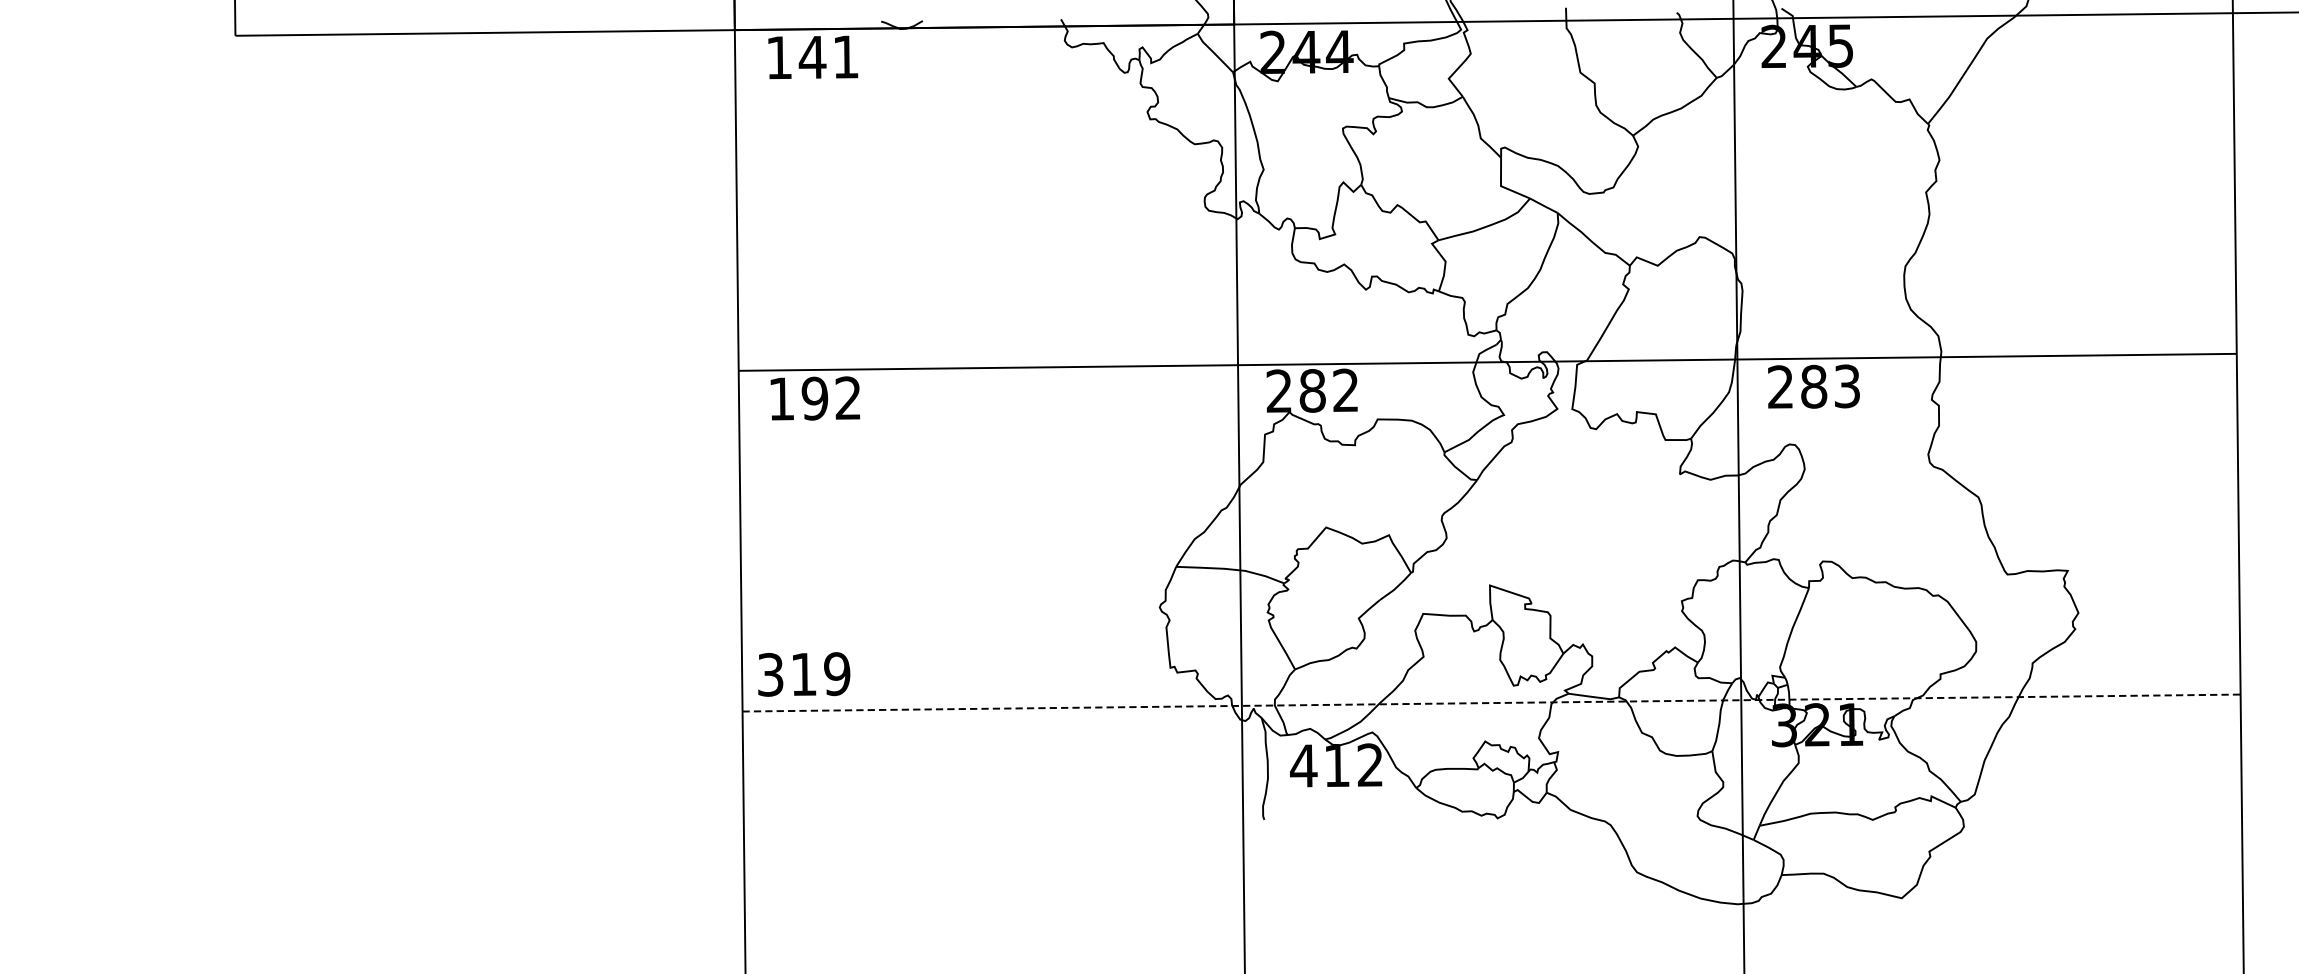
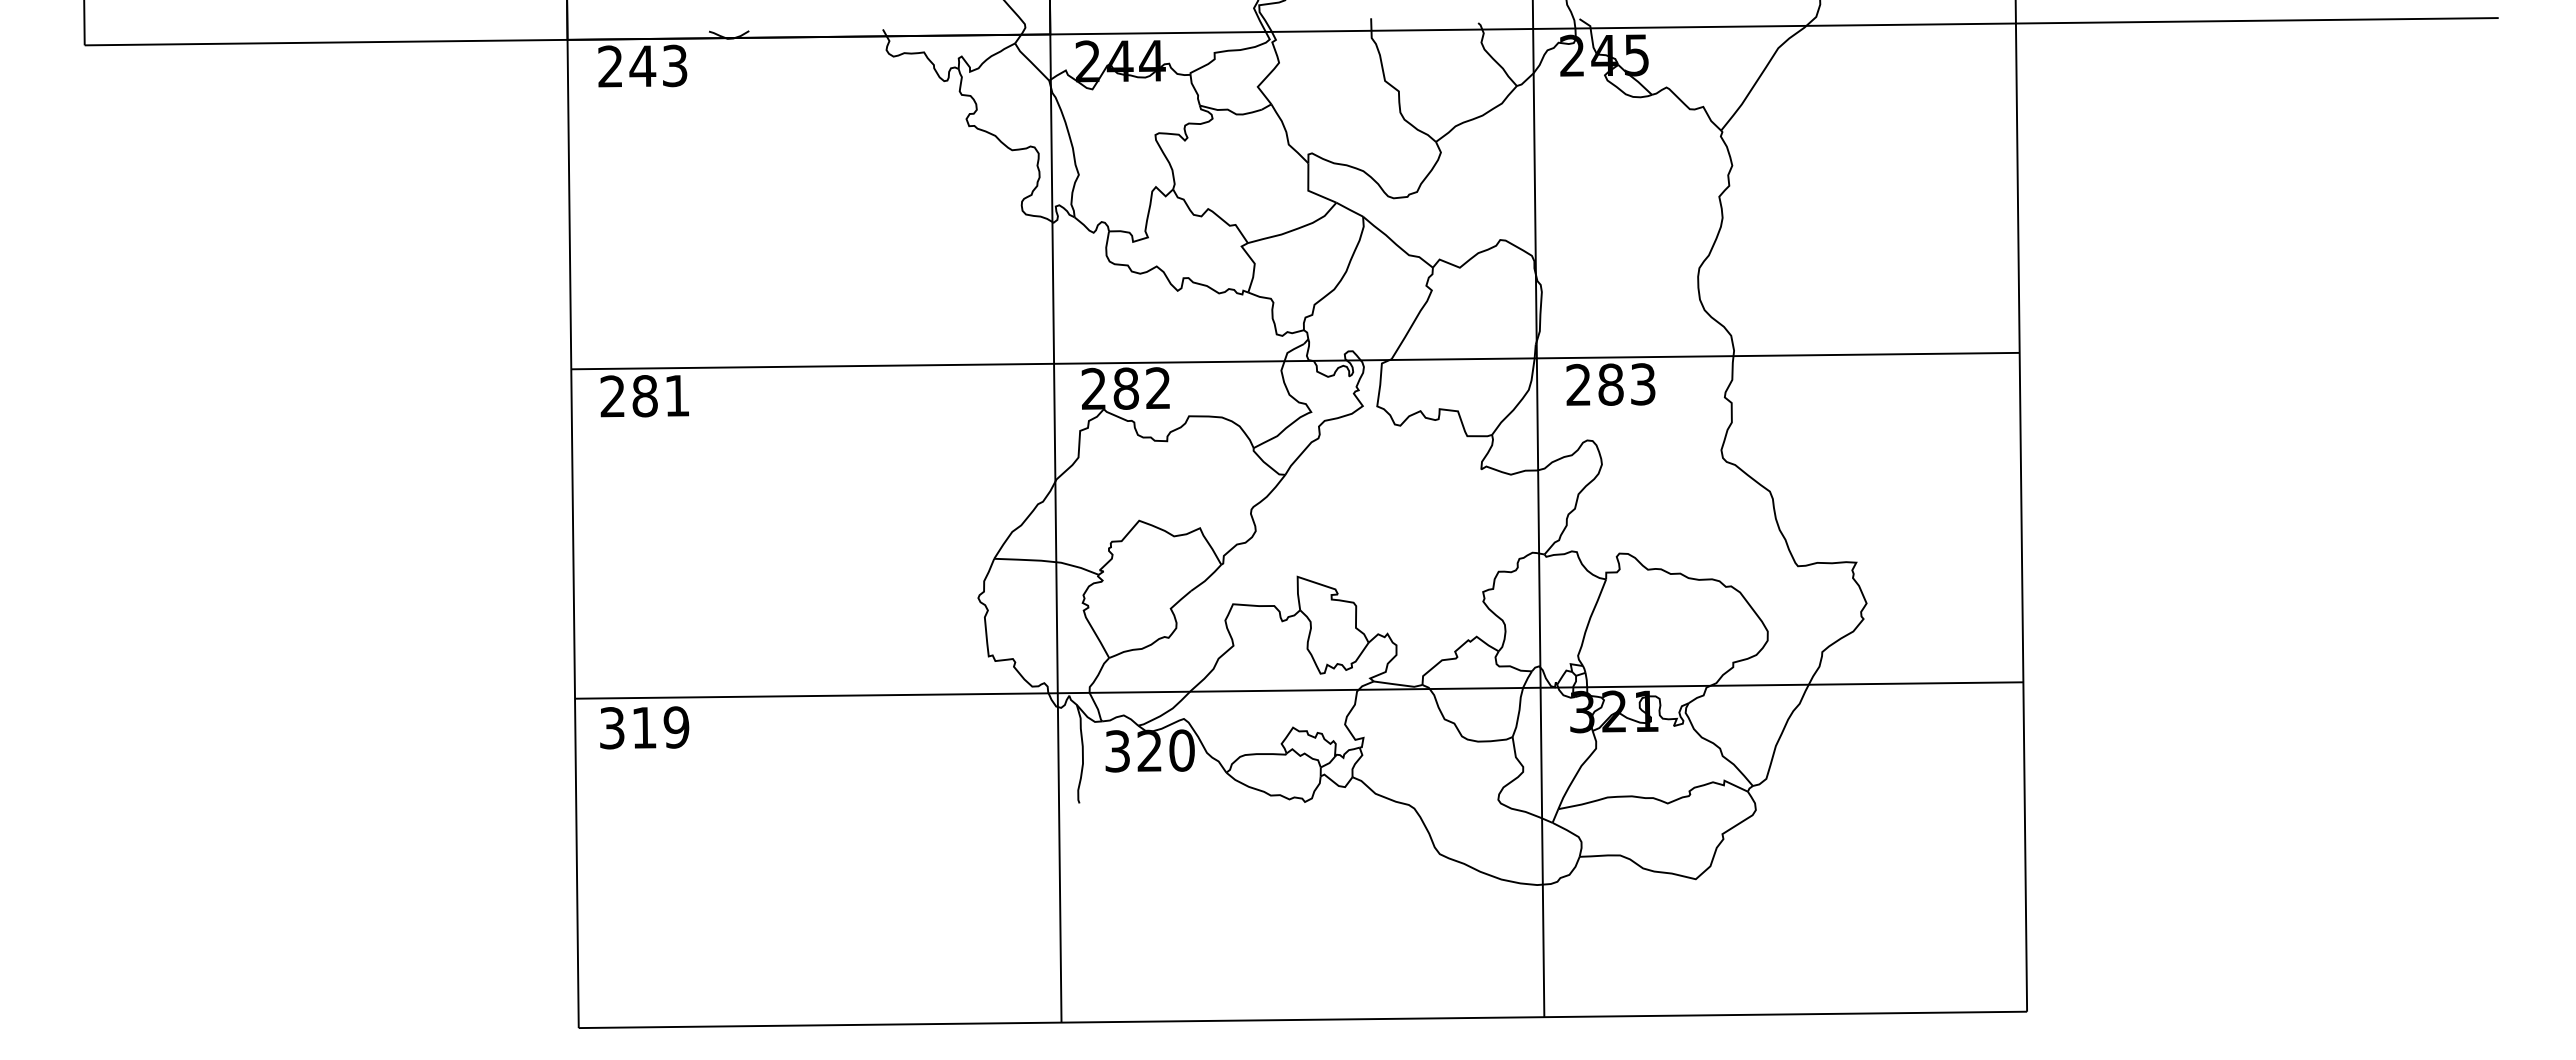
text: (812, 56) -> (642, 65), 141 -> 243
text: (814, 397) -> (644, 395), 192 -> 281
text: (804, 674) -> (644, 727), moved
line: (1491, 703) -> (1299, 690), dashed -> solid
text: (1336, 765) -> (1149, 750), 412 -> 320

